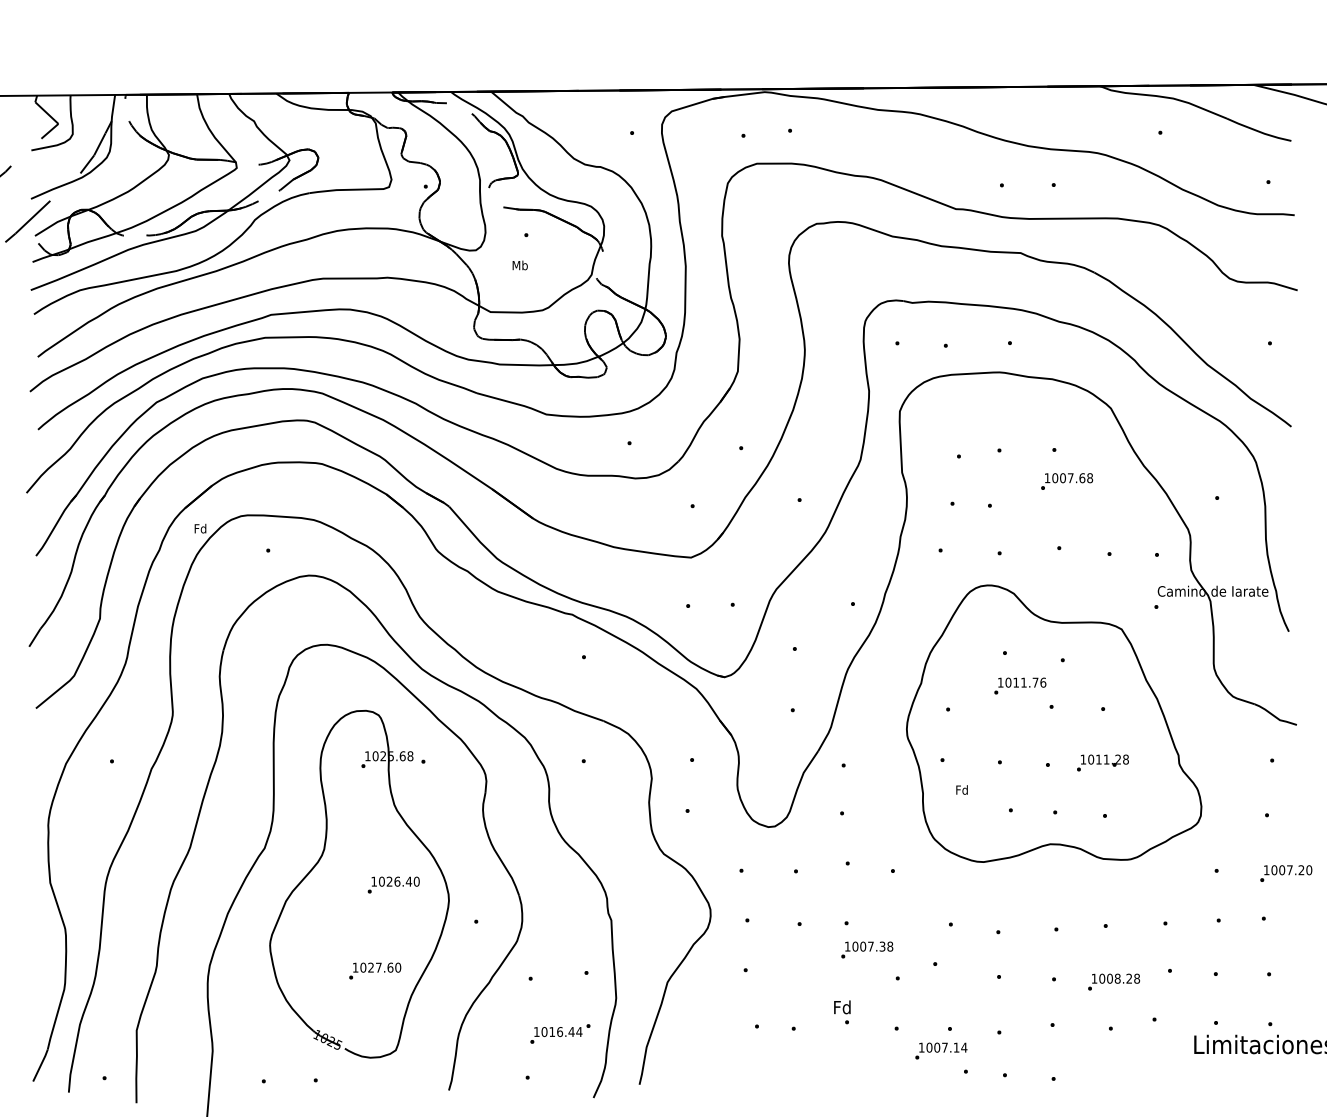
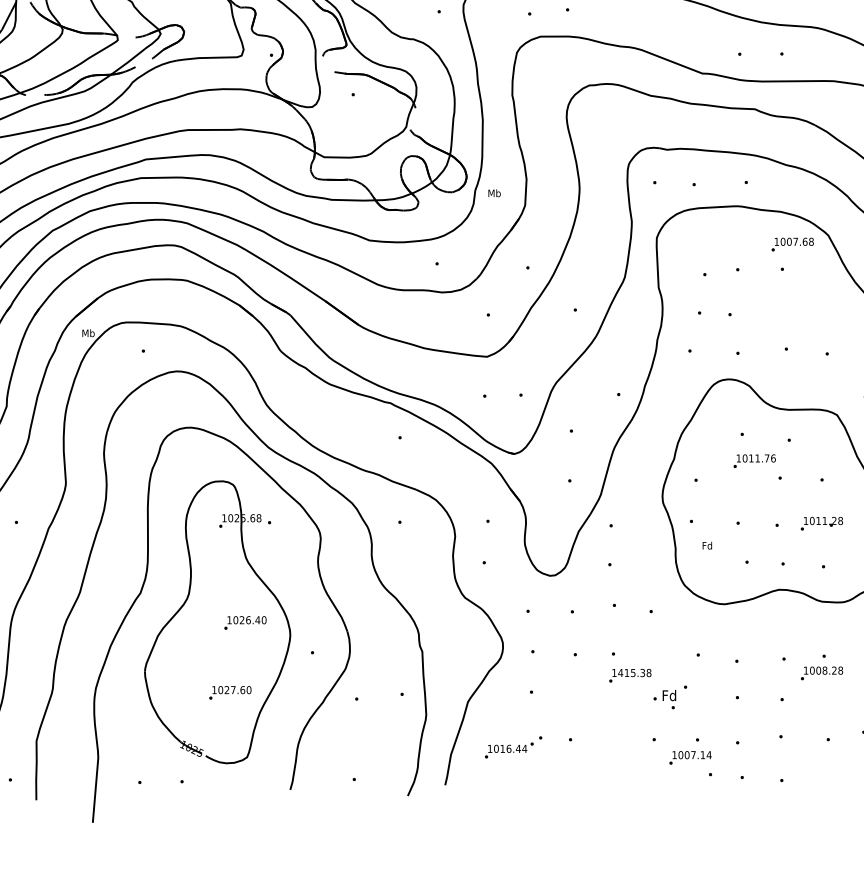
text: (519, 265) -> (493, 193), moved
text: (1067, 481) -> (793, 244), moved
text: (200, 528) -> (88, 333), Fd -> Mb
text: (862, 946) -> (626, 672), 1007.38 -> 1415.38
text: (1113, 981) -> (821, 672), moved
text: (842, 1012) -> (669, 699), moved
text: (560, 1033) -> (509, 750), moved

